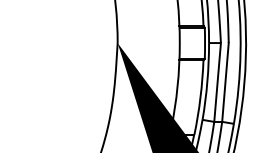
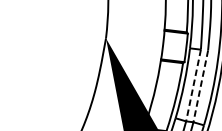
line: (217, 82) -> (193, 85), solid -> dashed
line: (225, 82) -> (200, 86), solid -> dashed

